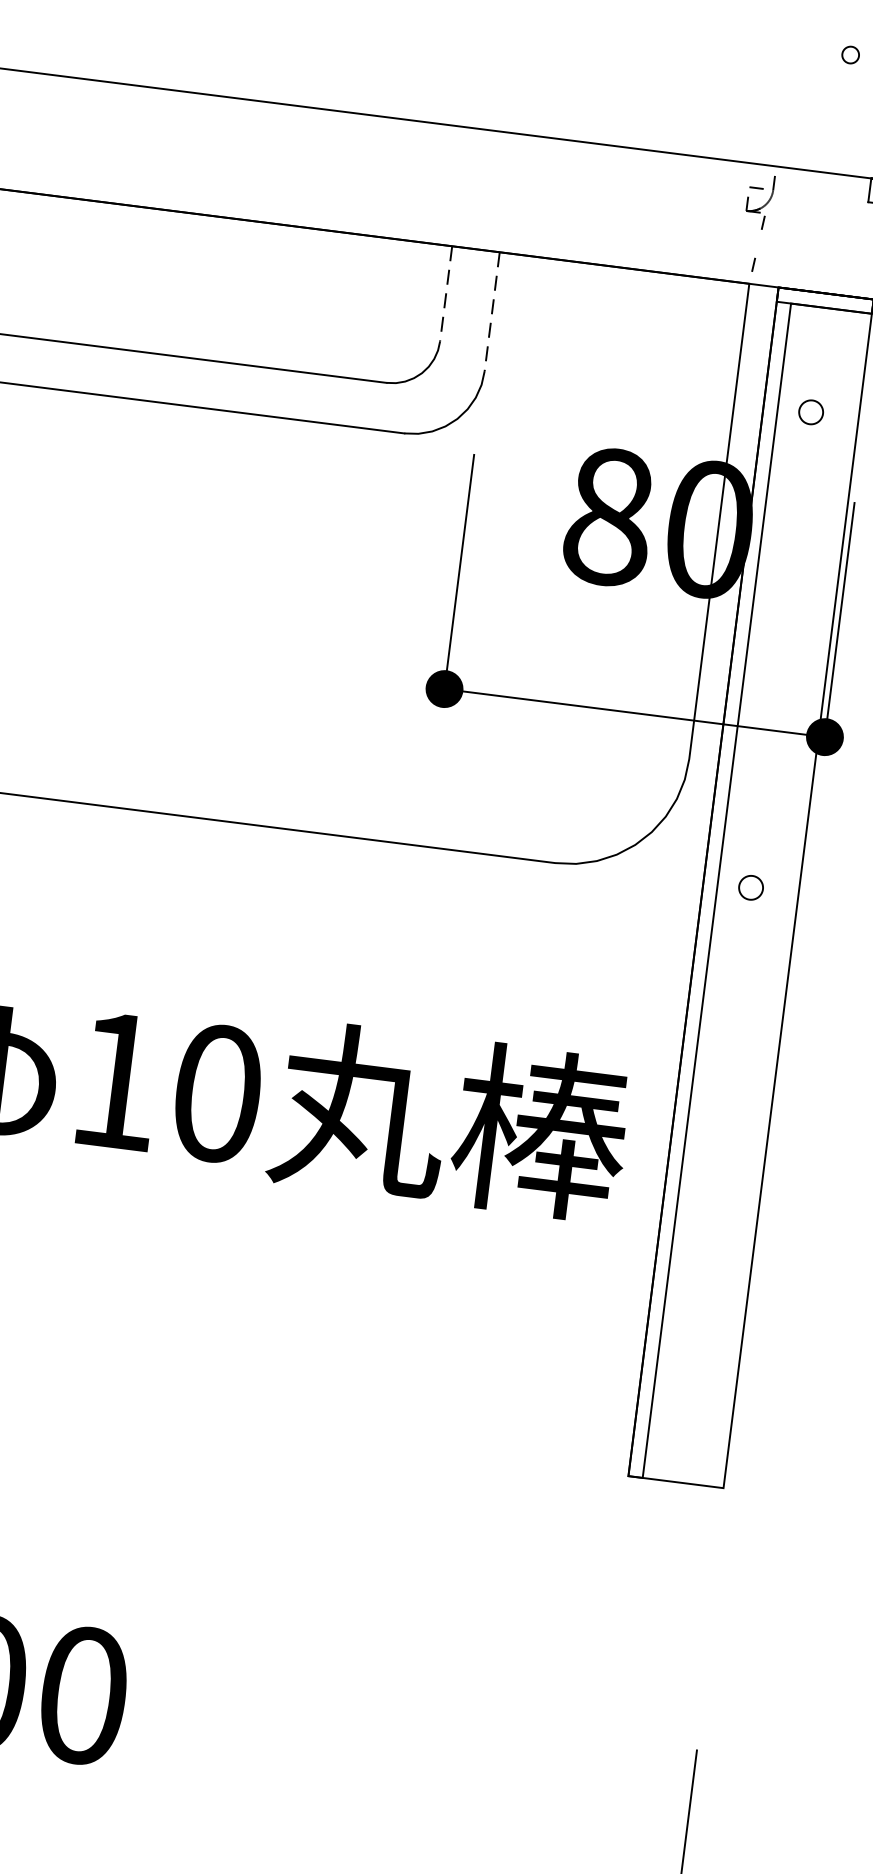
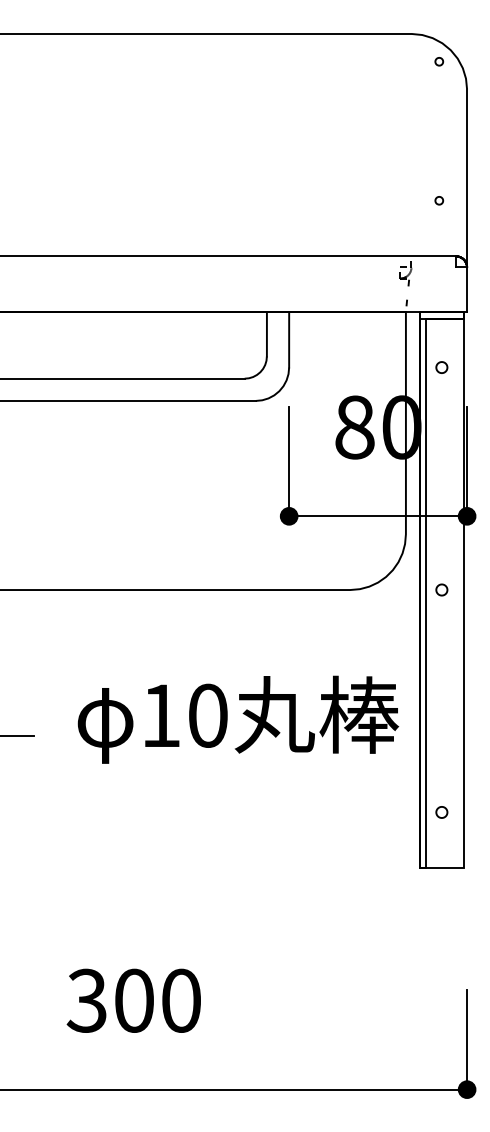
line: (445, 294) -> (266, 334), dashed -> solid
line: (493, 311) -> (289, 339), dashed -> solid
part: (690, 1363) -> (441, 812), added

